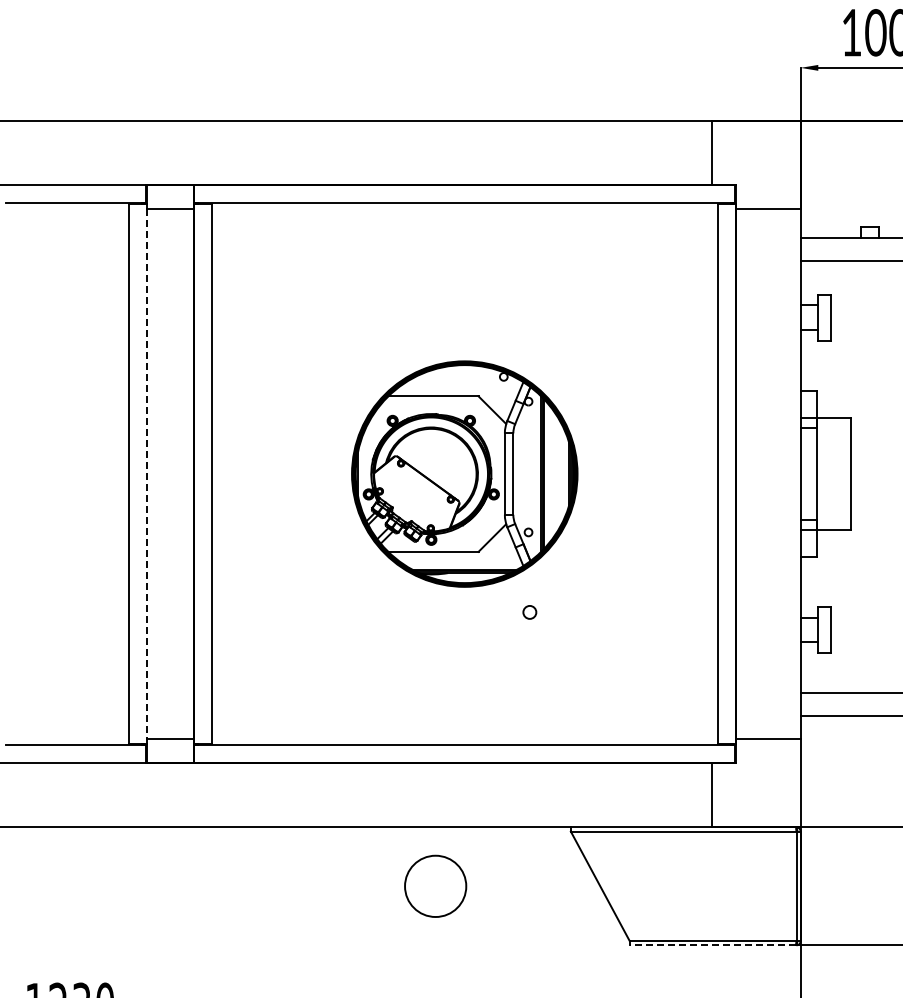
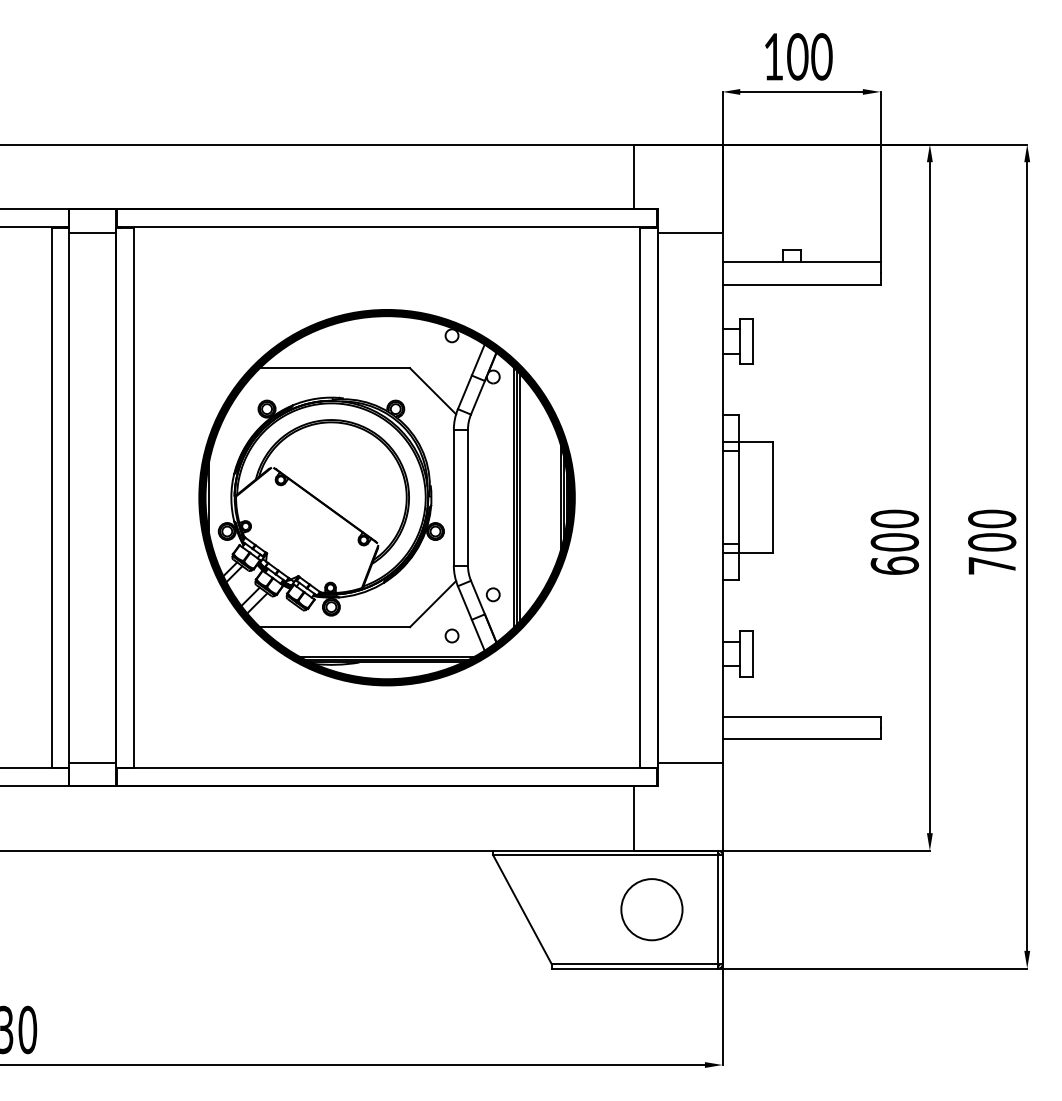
line: (146, 473) -> (69, 497), dashed -> solid
part: (464, 473) -> (386, 497), size x1.67
circle: (435, 886) -> (651, 909), moved
line: (712, 945) -> (634, 968), dashed -> solid

